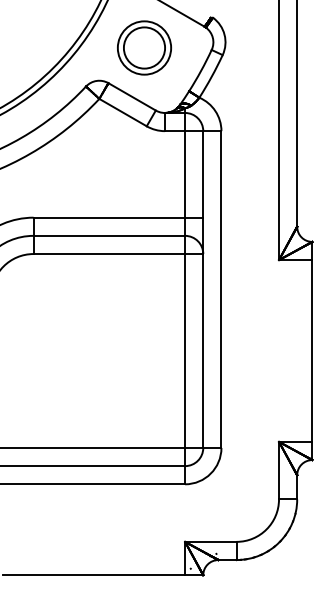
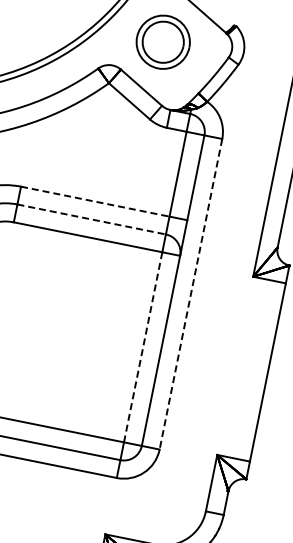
line: (109, 217) -> (95, 201), solid -> dashed
line: (109, 235) -> (91, 219), solid -> dashed
line: (221, 290) -> (190, 295), solid -> dashed
line: (185, 351) -> (143, 347), solid -> dashed

